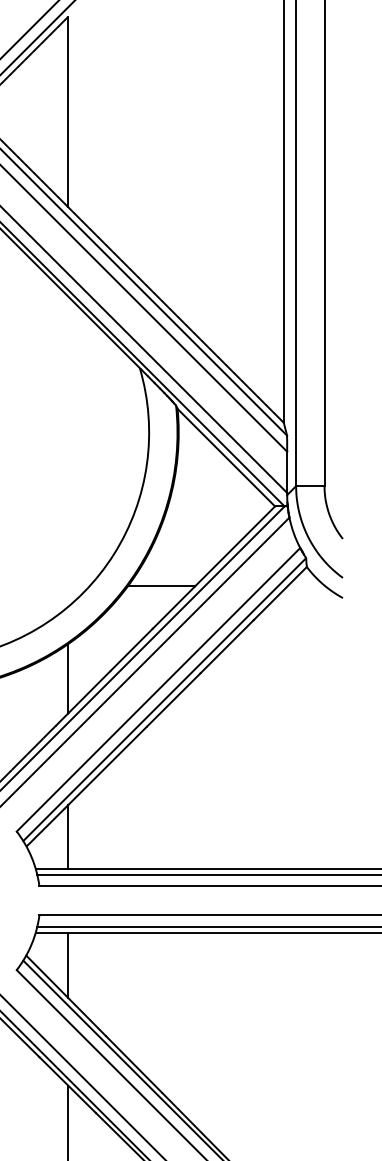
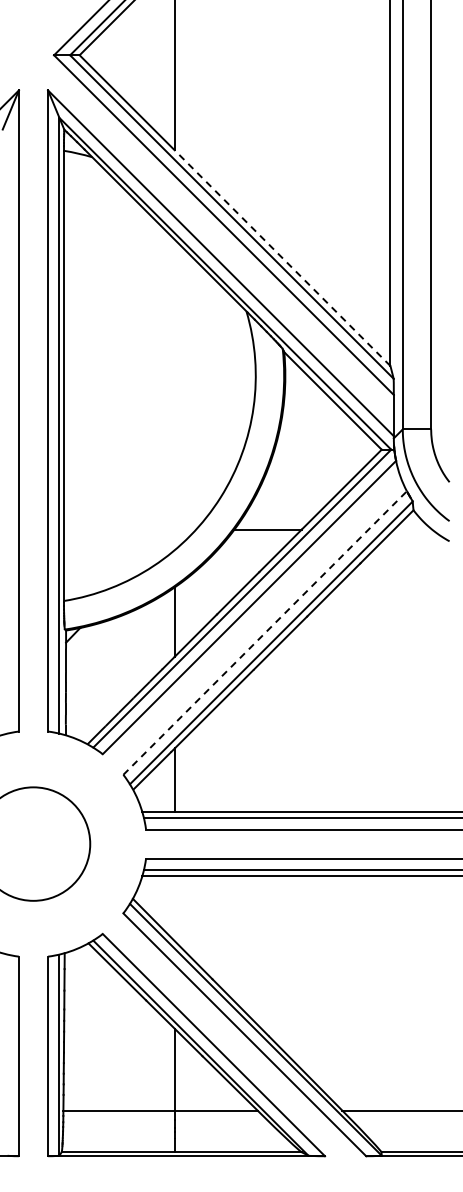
line: (175, 314) -> (282, 257), solid -> dashed
line: (158, 689) -> (265, 632), solid -> dashed
line: (67, 965) -> (174, 908), removed

